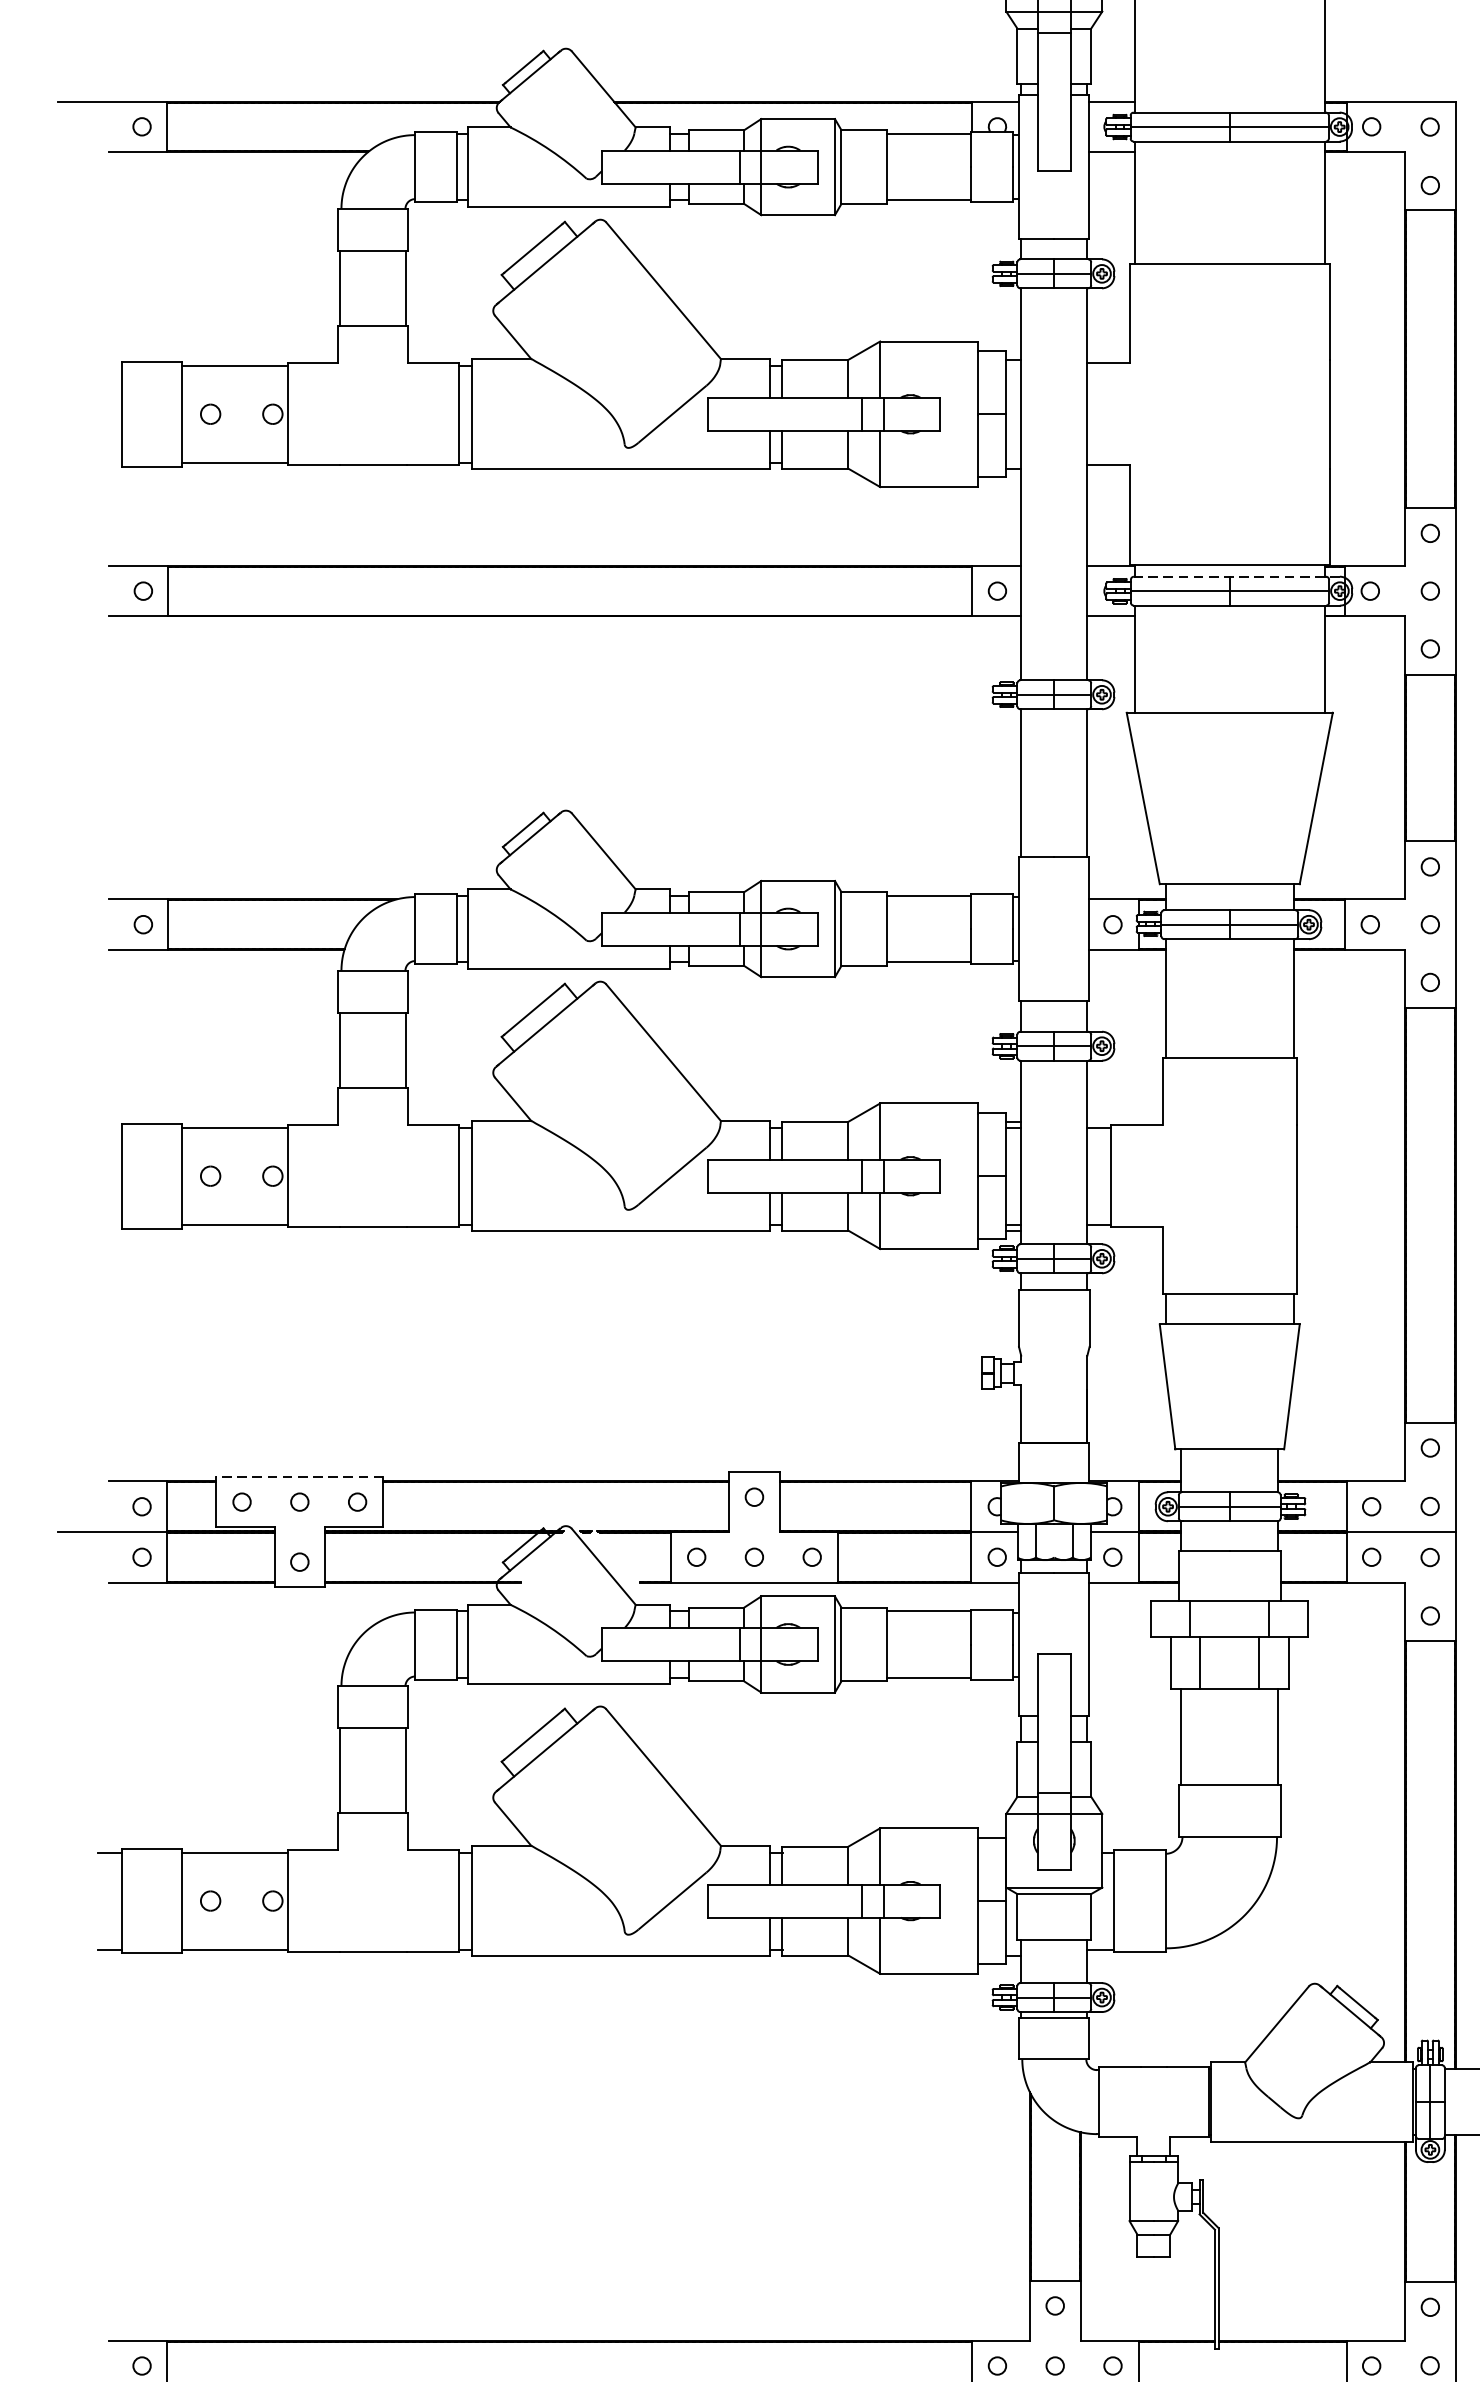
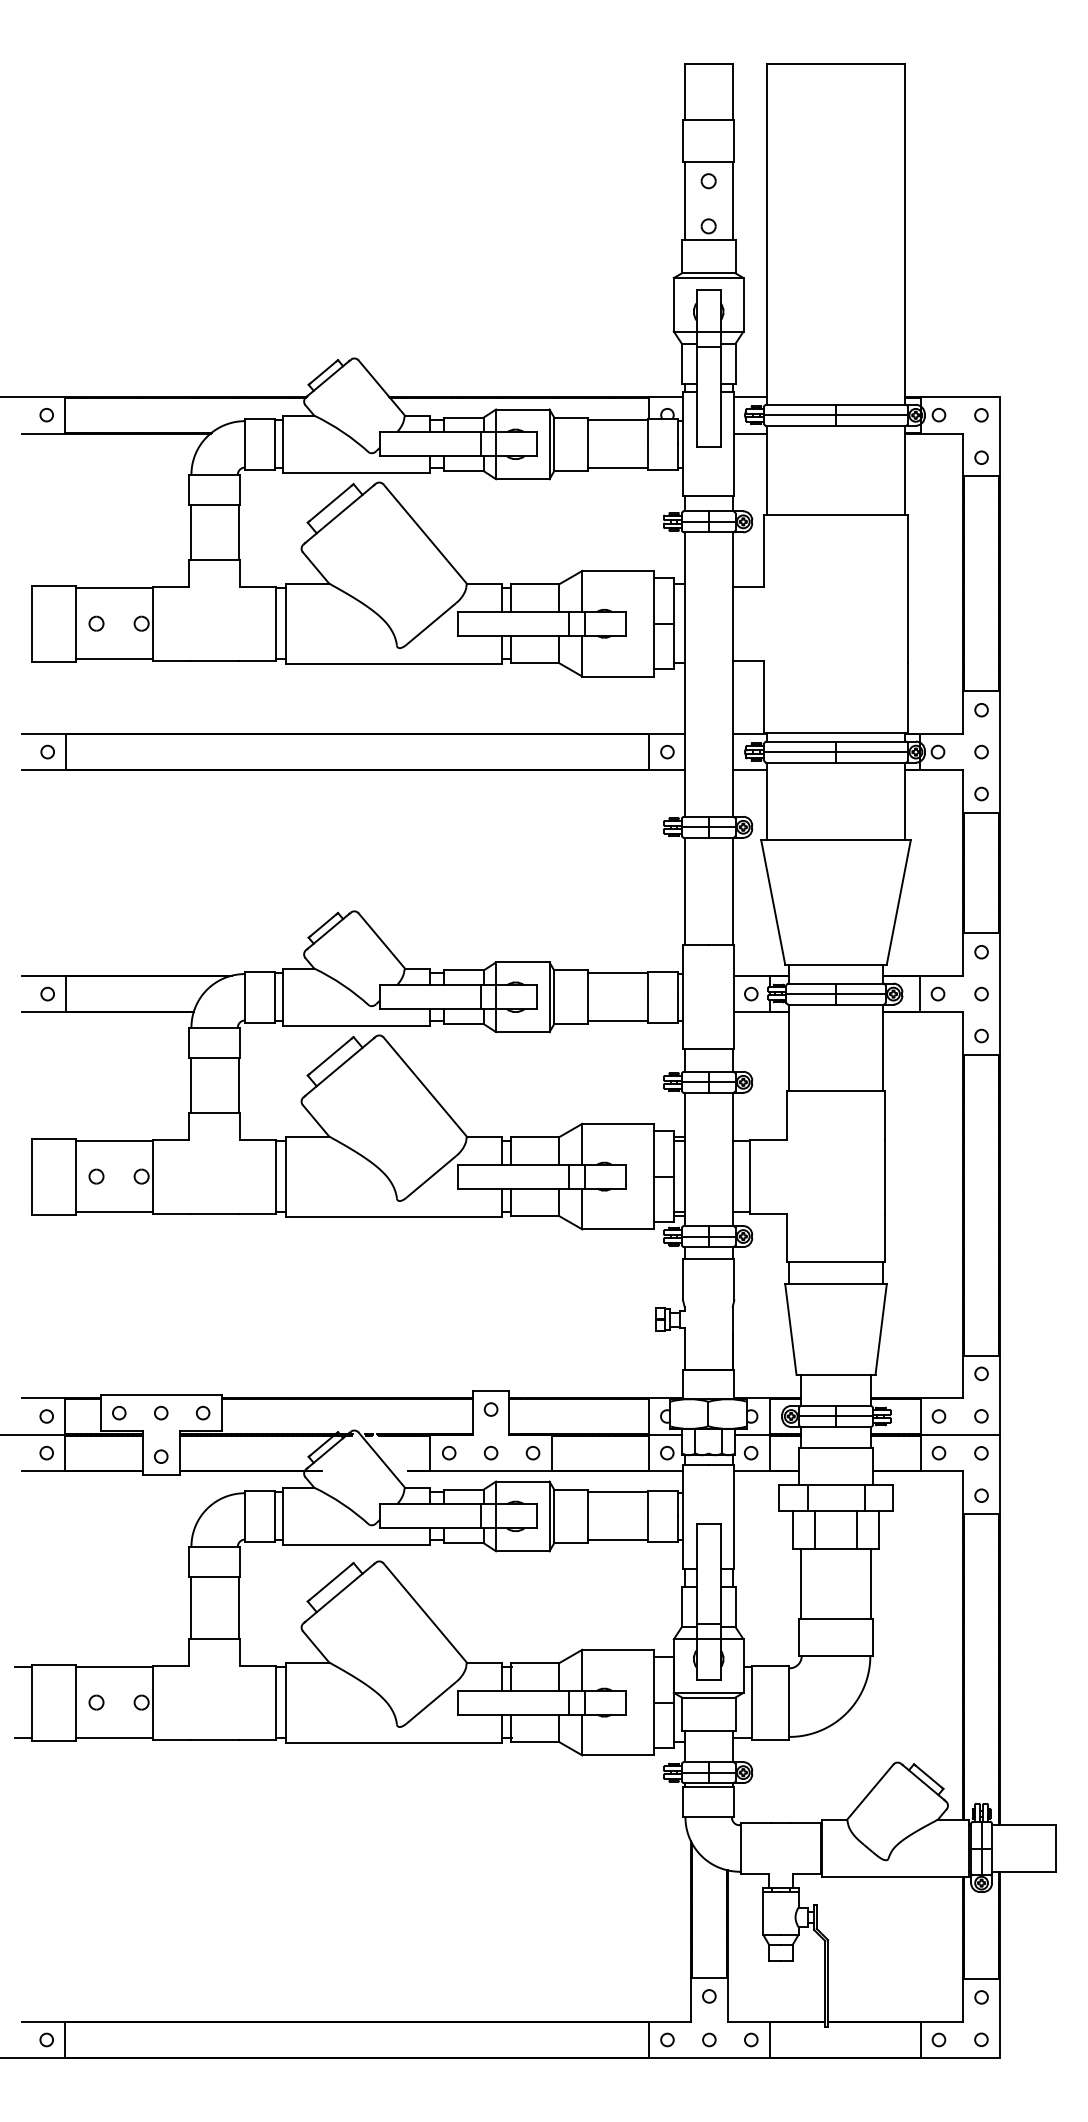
line: (1237, 576) -> (841, 741), dashed -> solid
line: (300, 1476) -> (161, 1394), dashed -> solid

